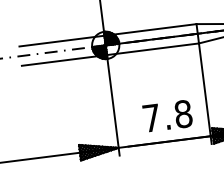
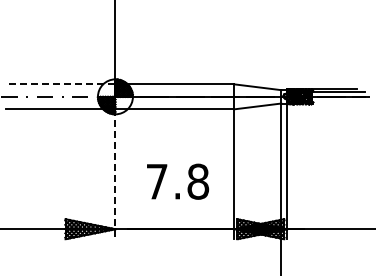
line: (61, 41) -> (60, 84), solid -> dashed
line: (113, 105) -> (115, 174), solid -> dashed
text: (168, 115) -> (178, 181), moved

